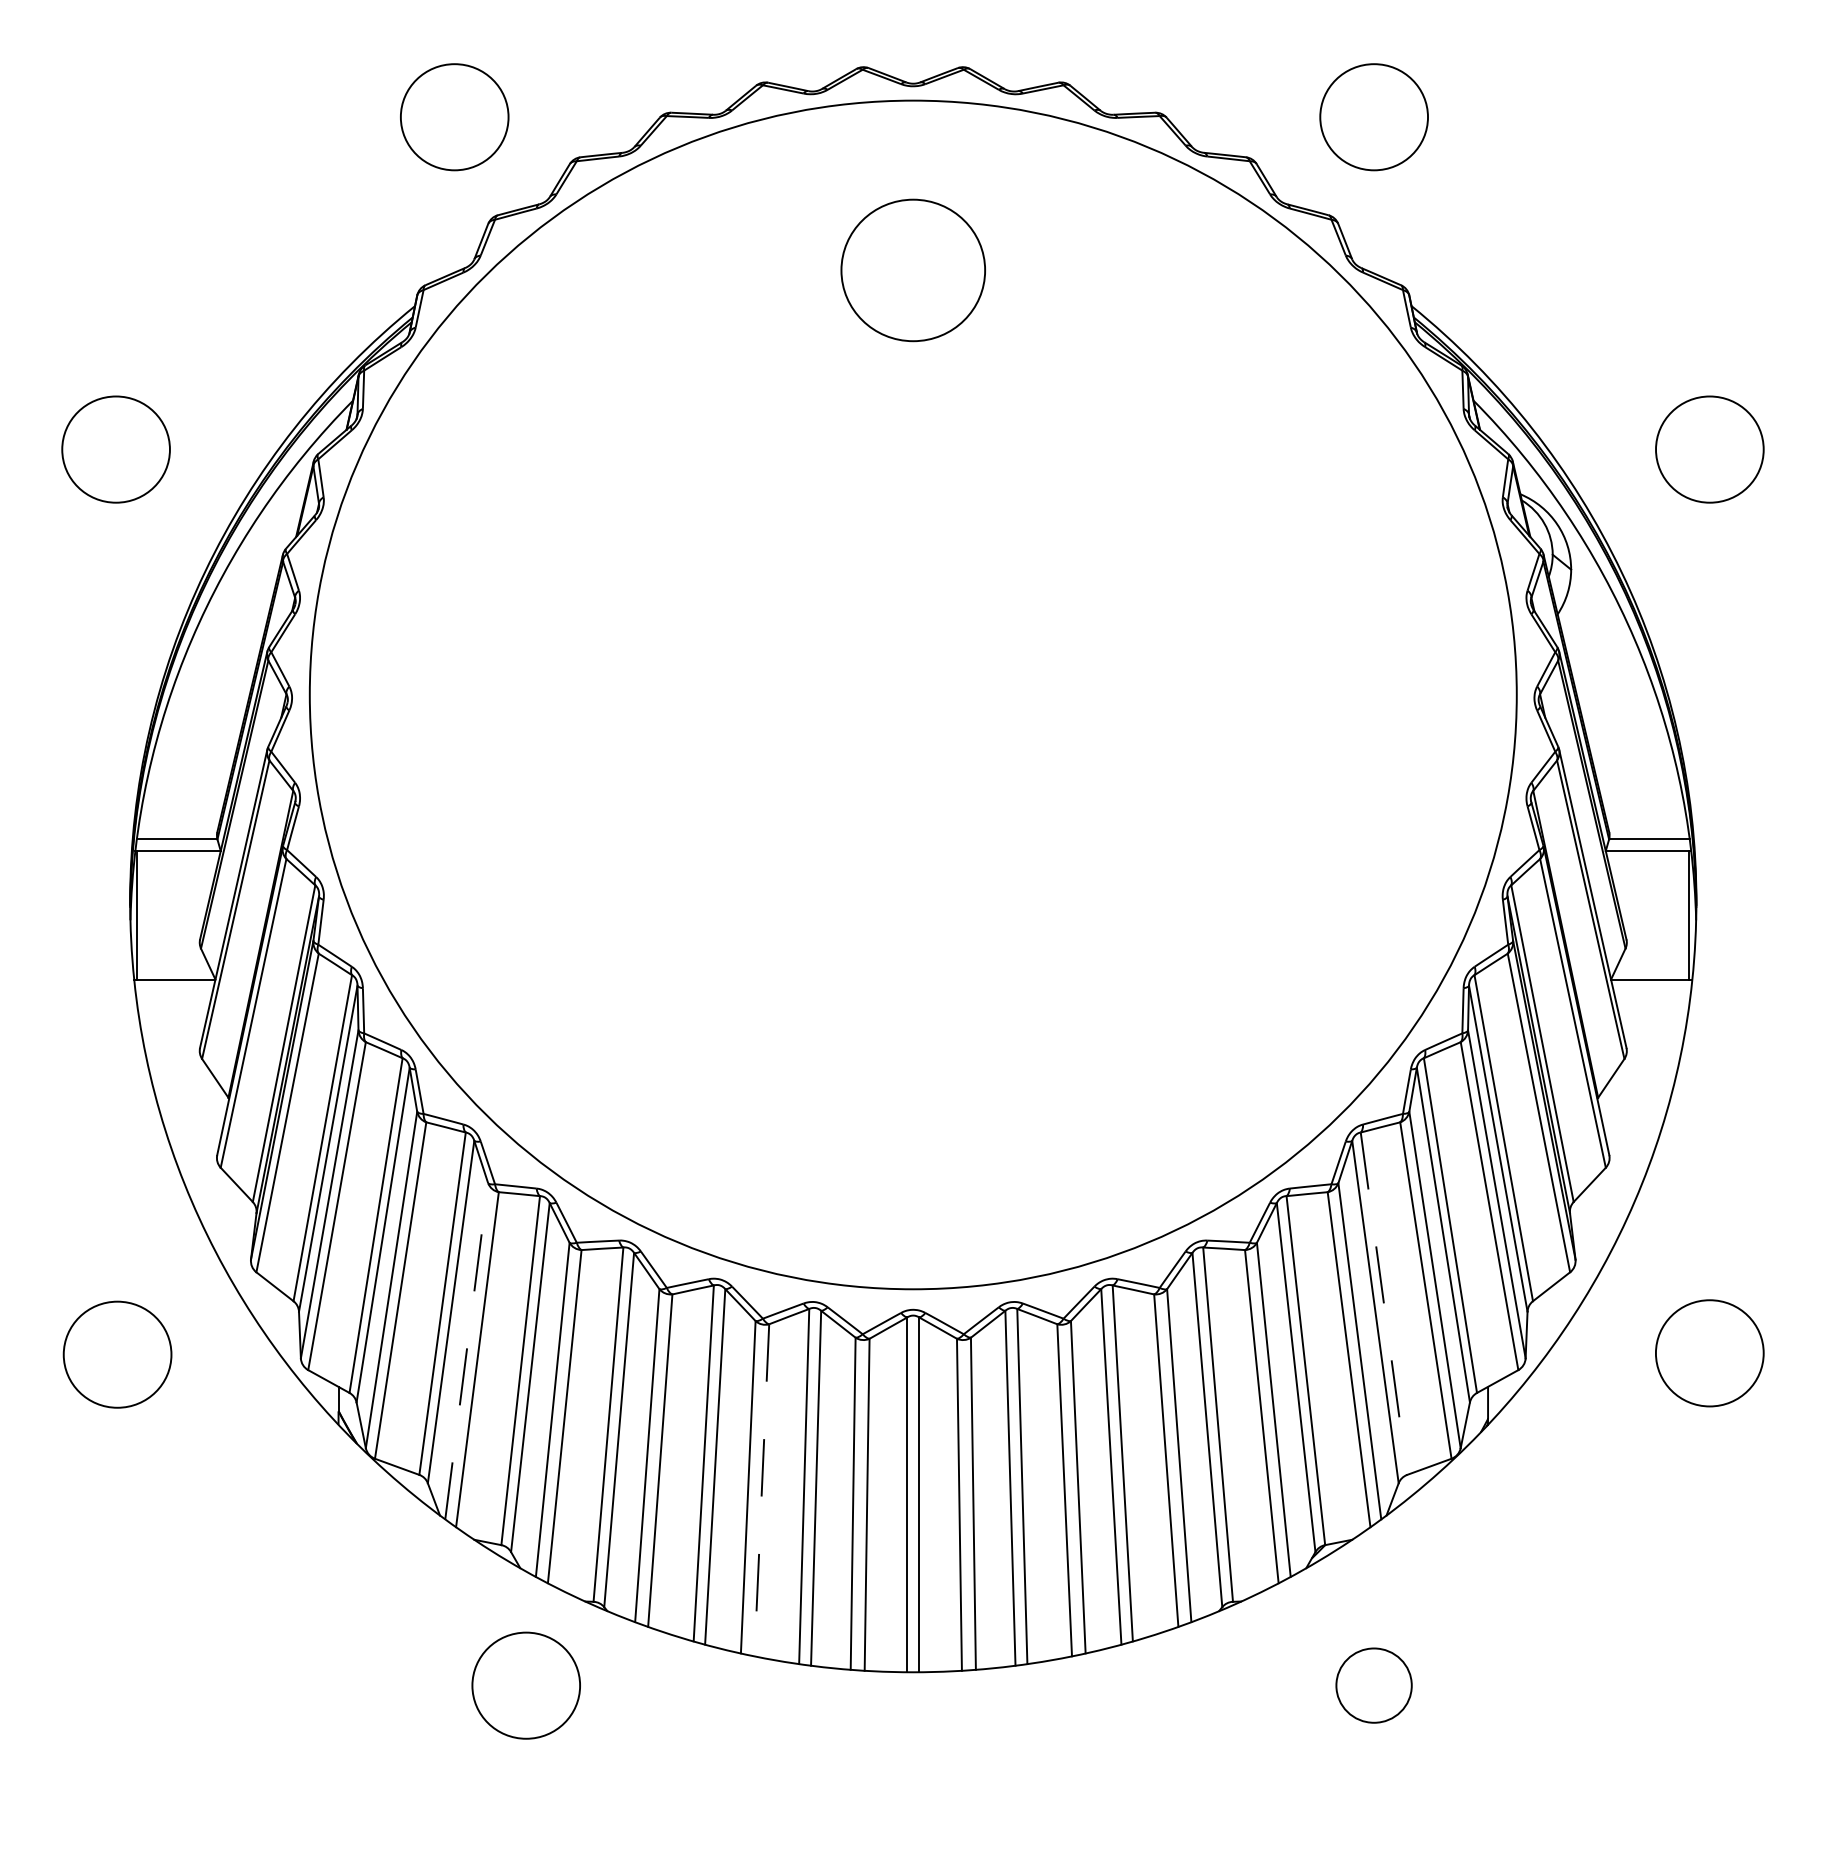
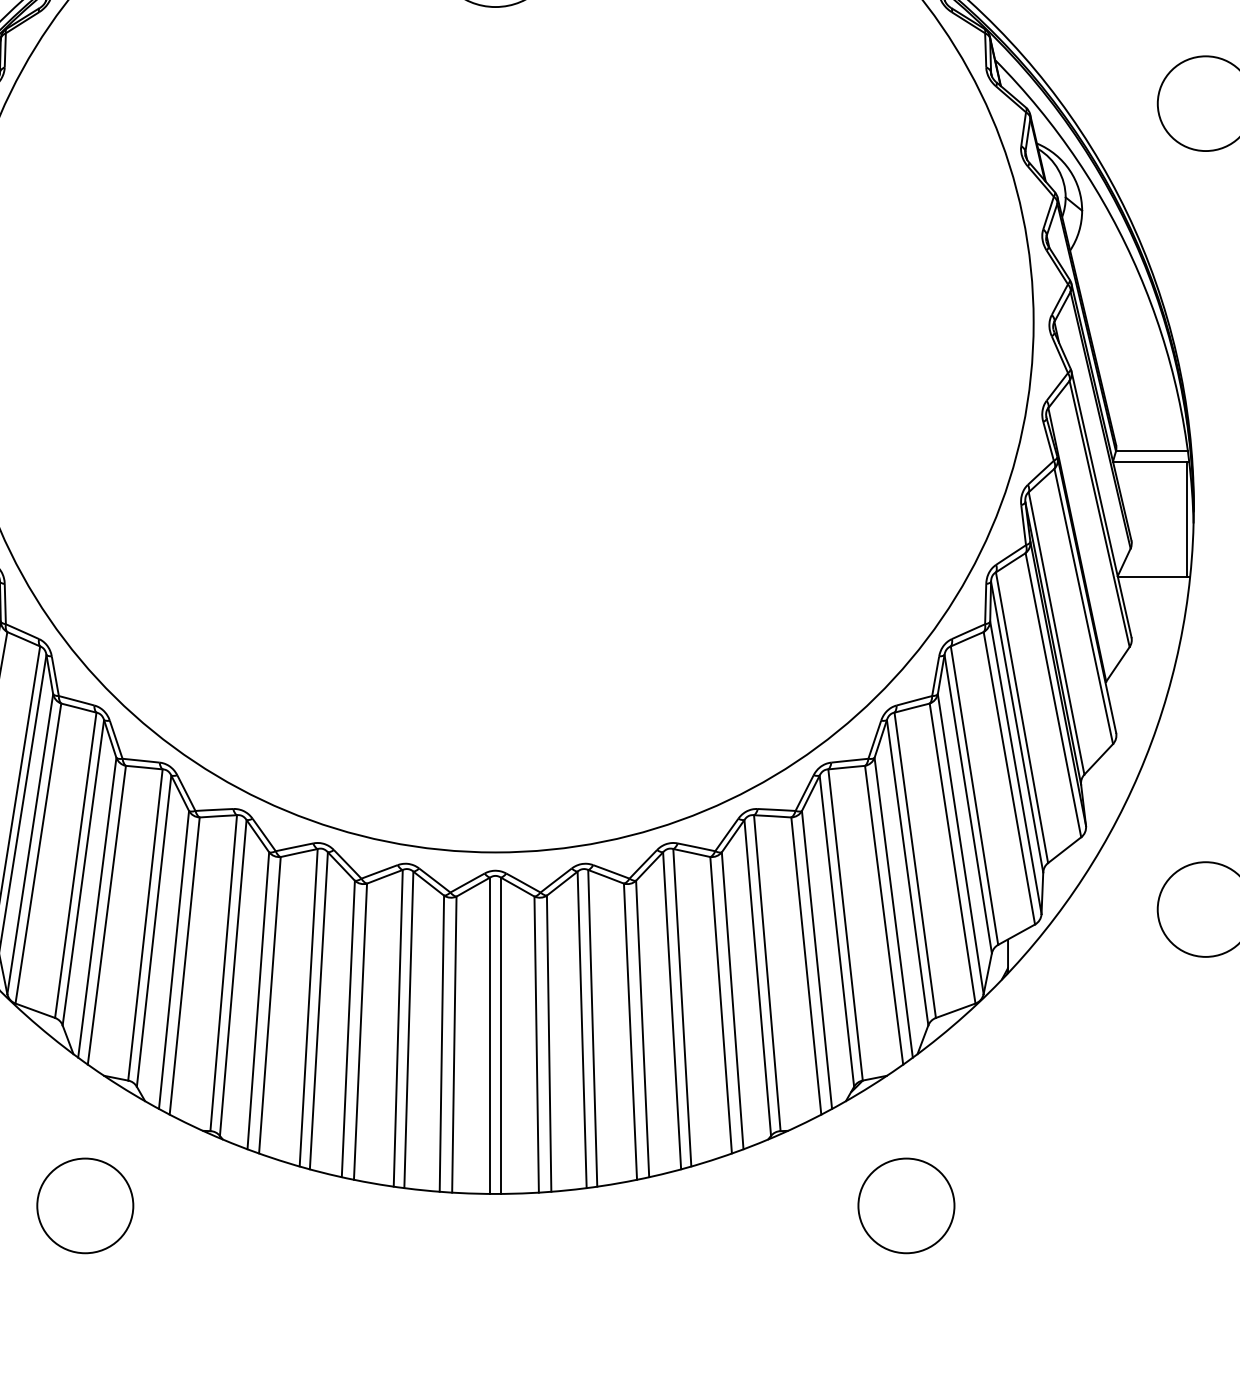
line: (1383, 1303) -> (914, 865), dashed -> solid
line: (466, 1350) -> (97, 907), dashed -> solid
line: (761, 1490) -> (360, 1031), dashed -> solid
part: (525, 1685) -> (84, 1205), moved
part: (1373, 1685) -> (905, 1205), size x1.43

